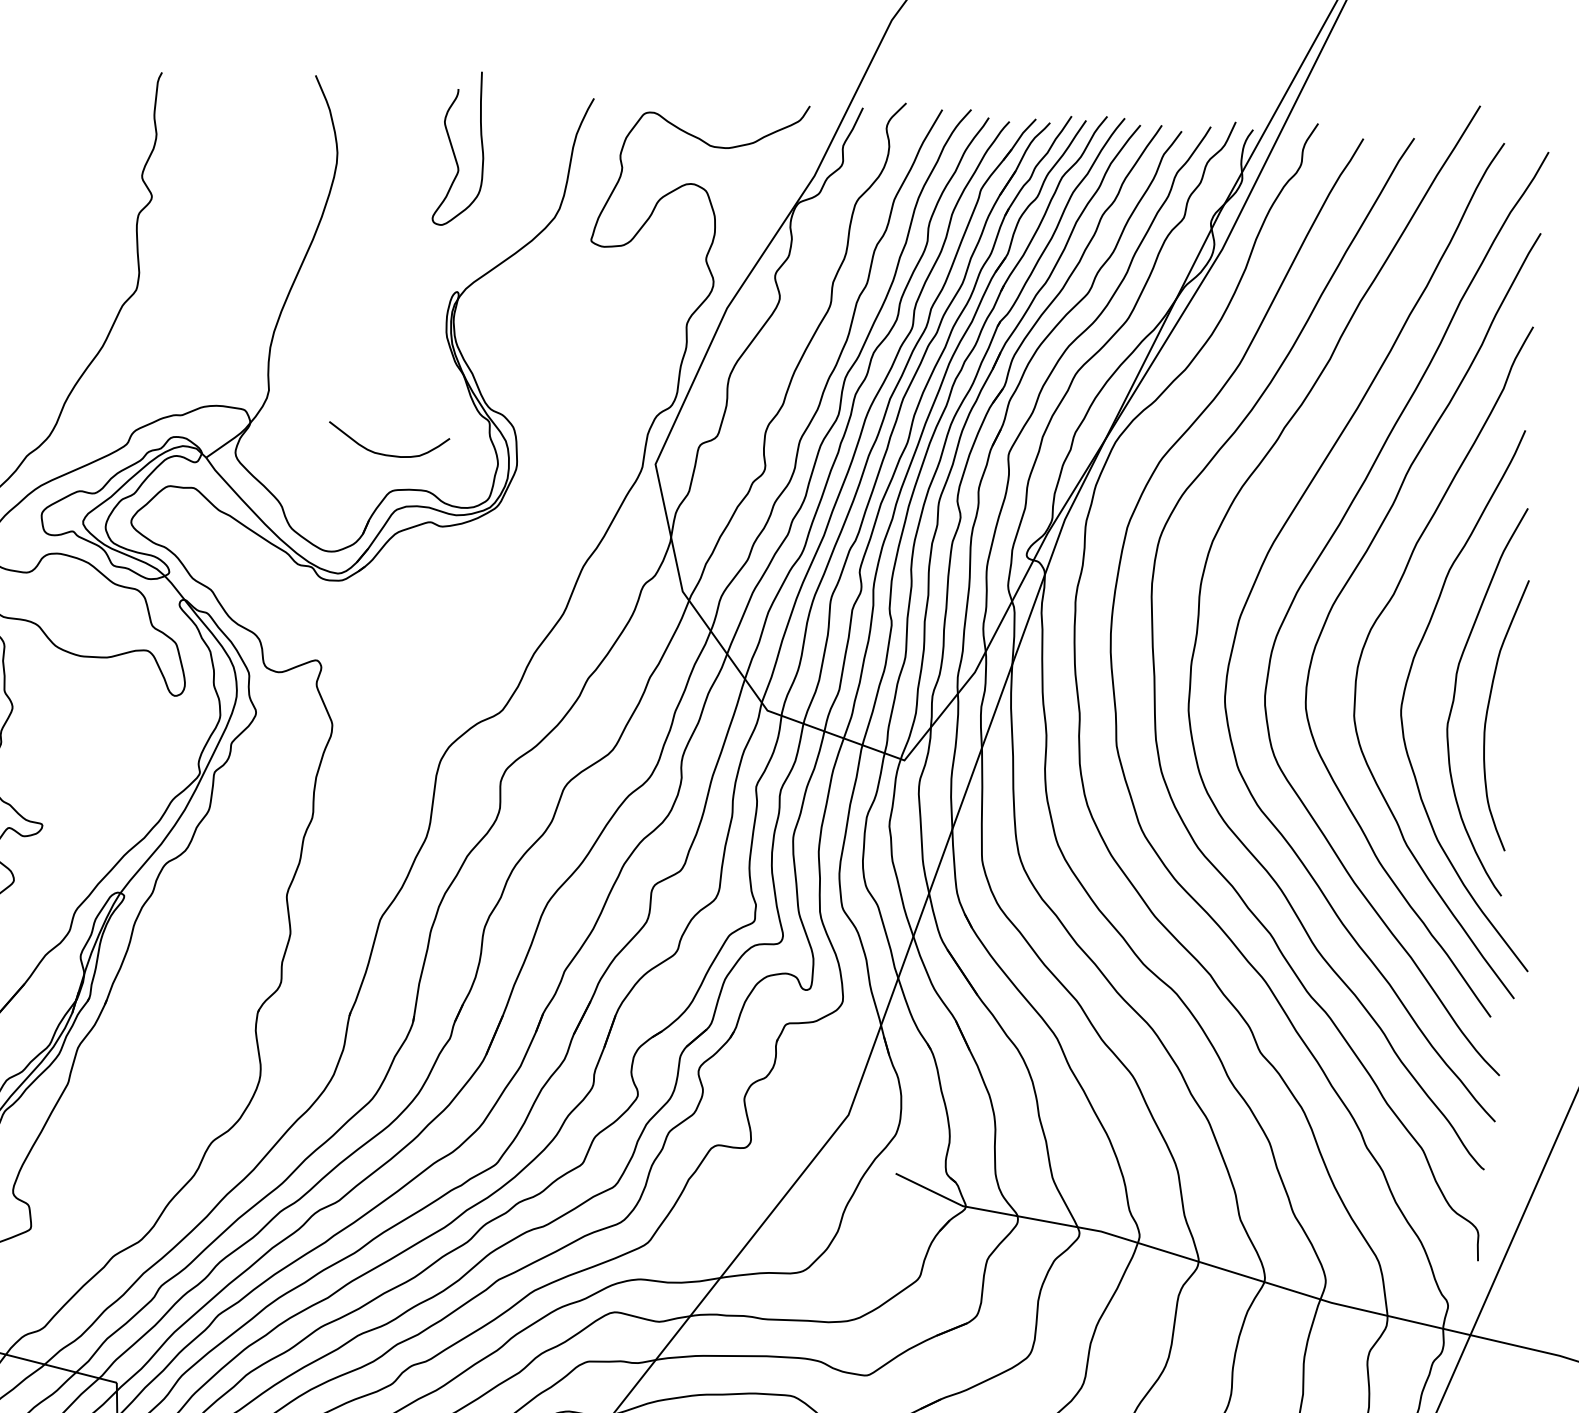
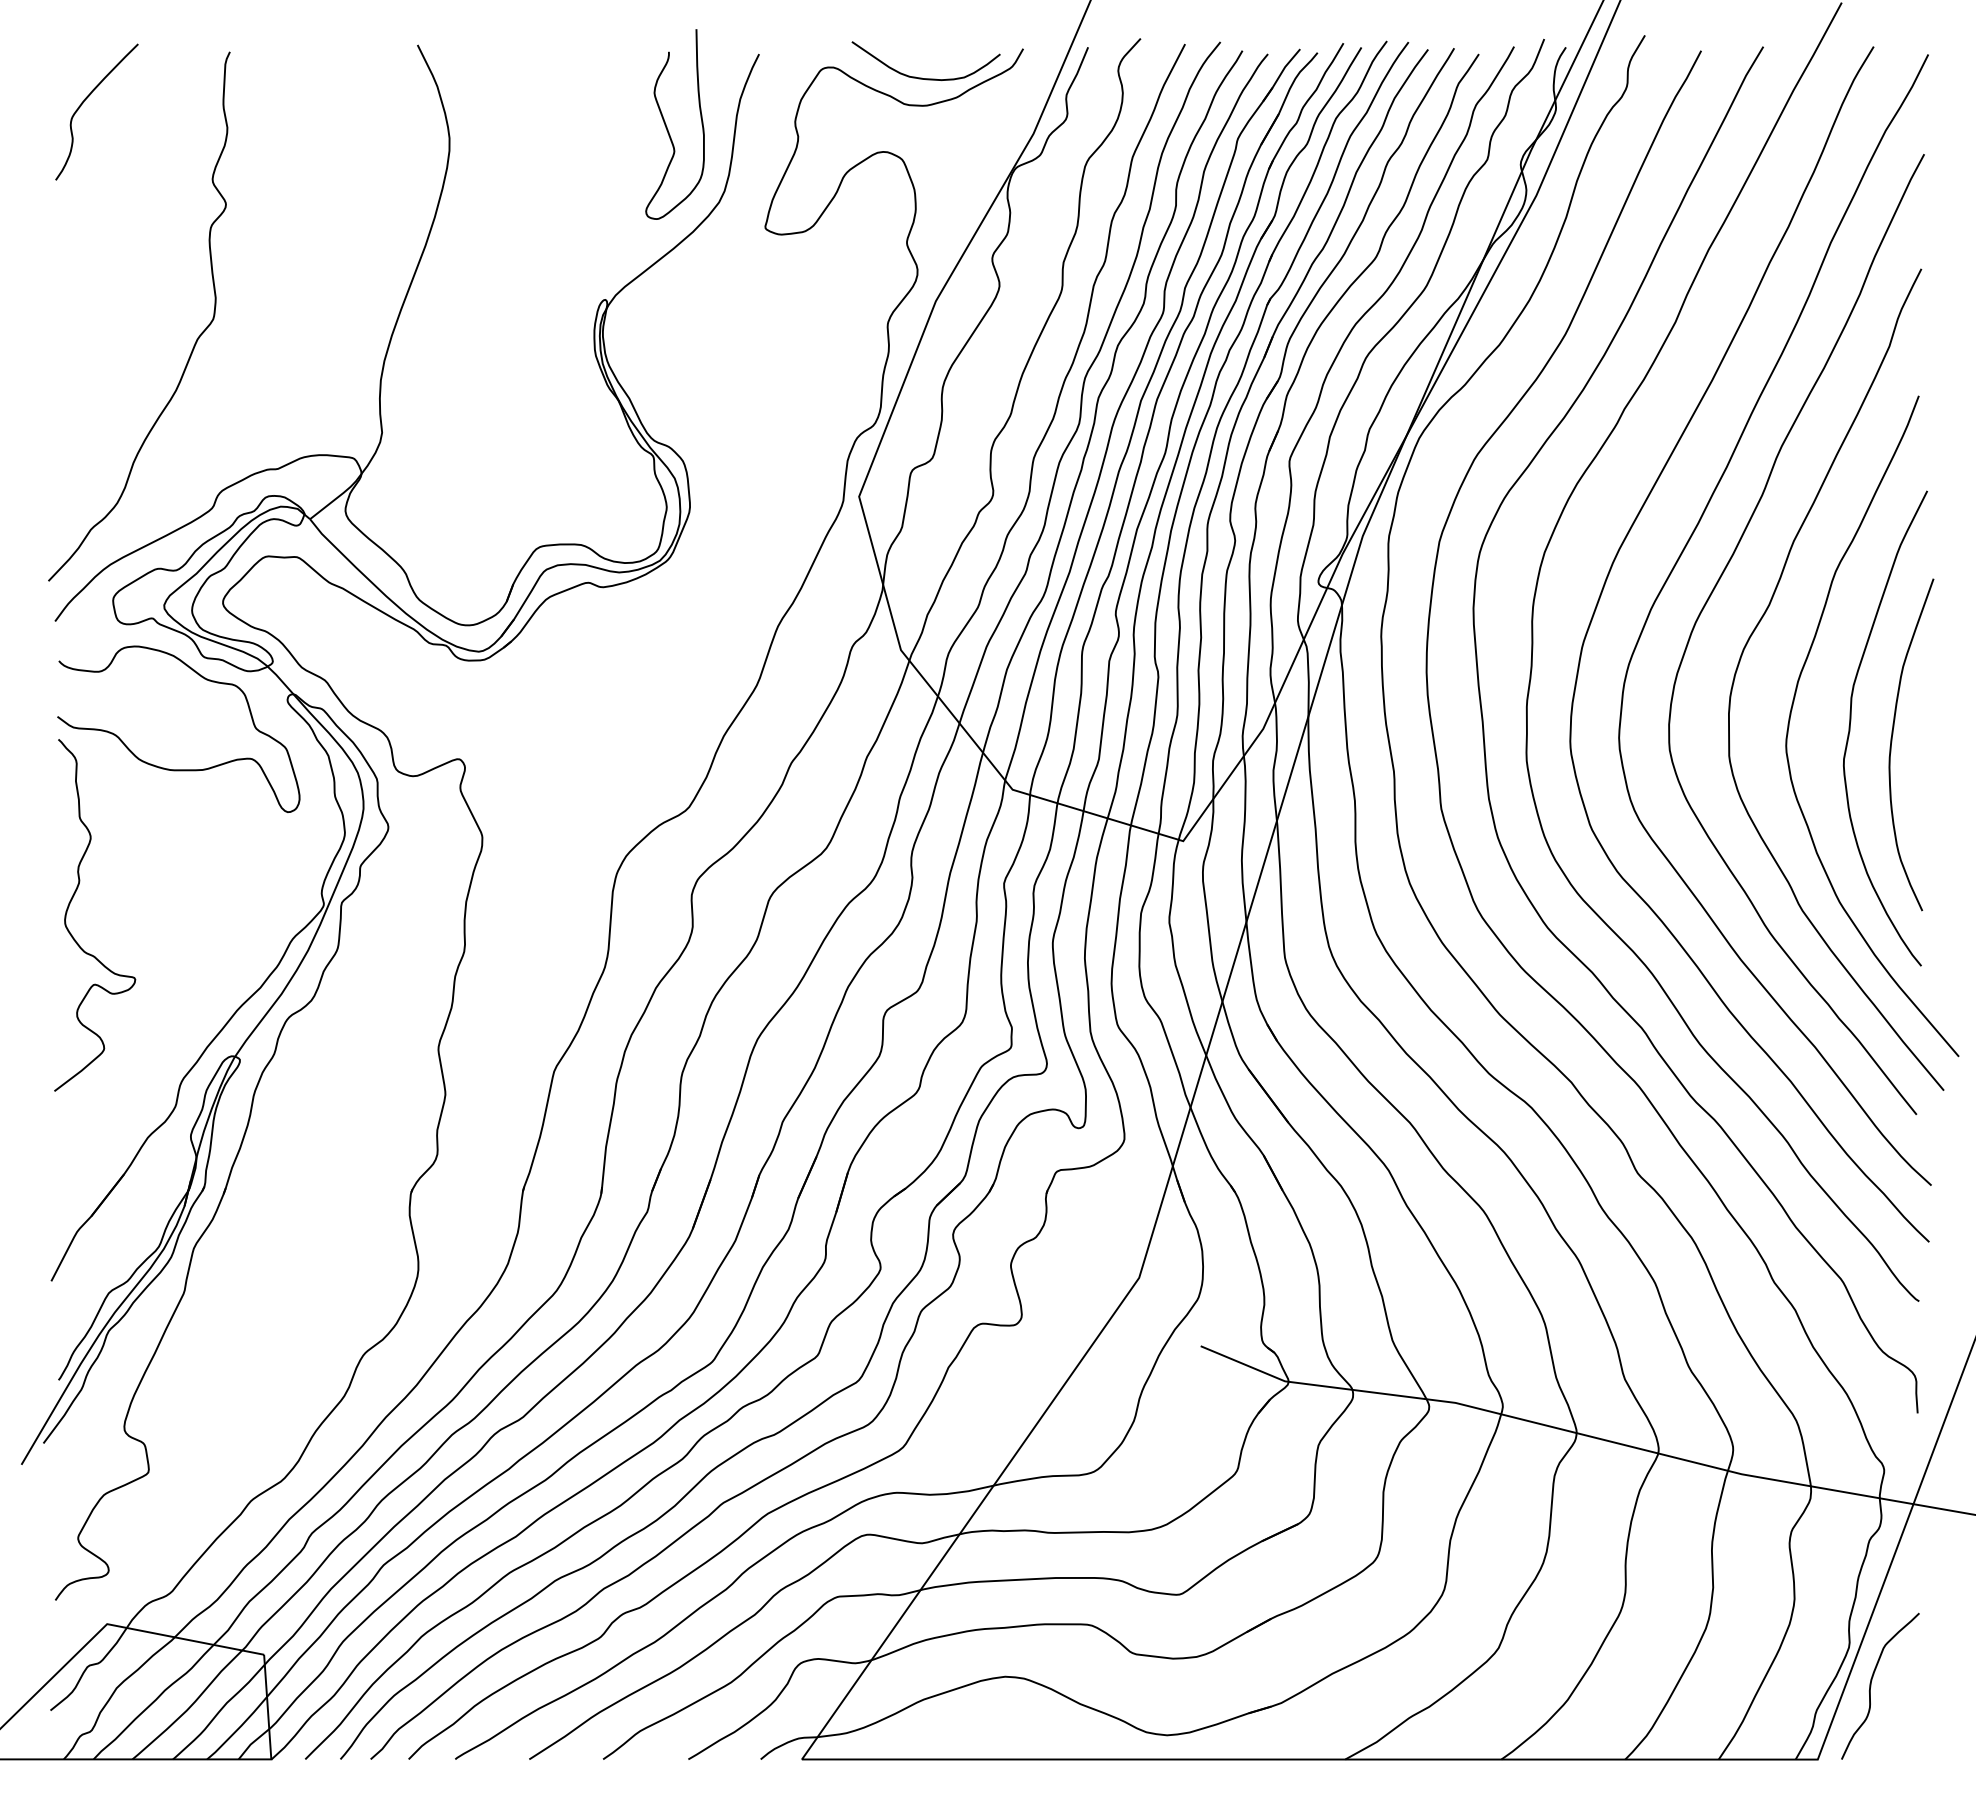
curve: (40, 107) -> (83, 103), added
curve: (453, 149) -> (667, 126), moved
curve: (385, 454) -> (922, 77), moved

